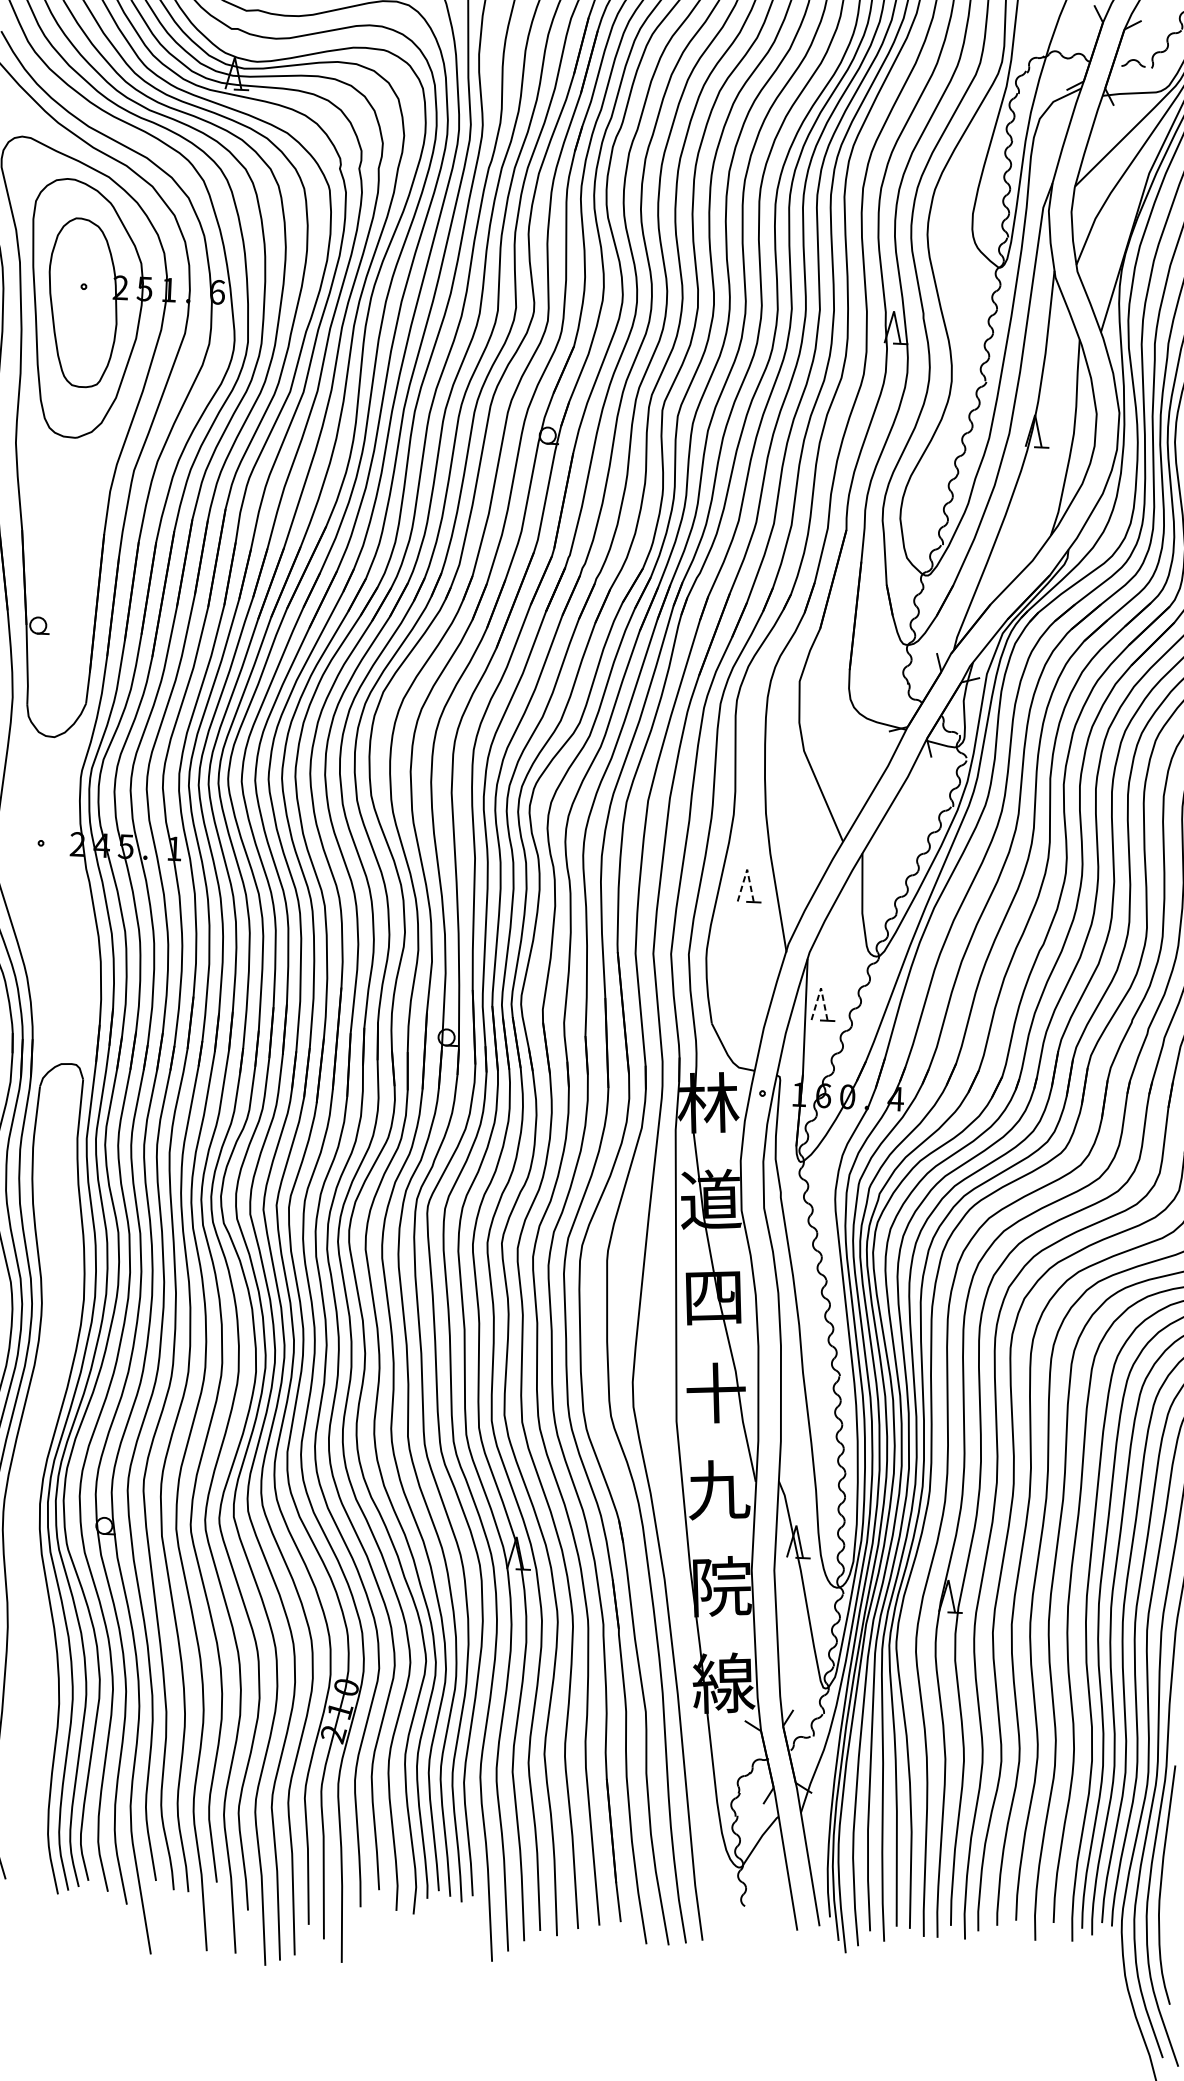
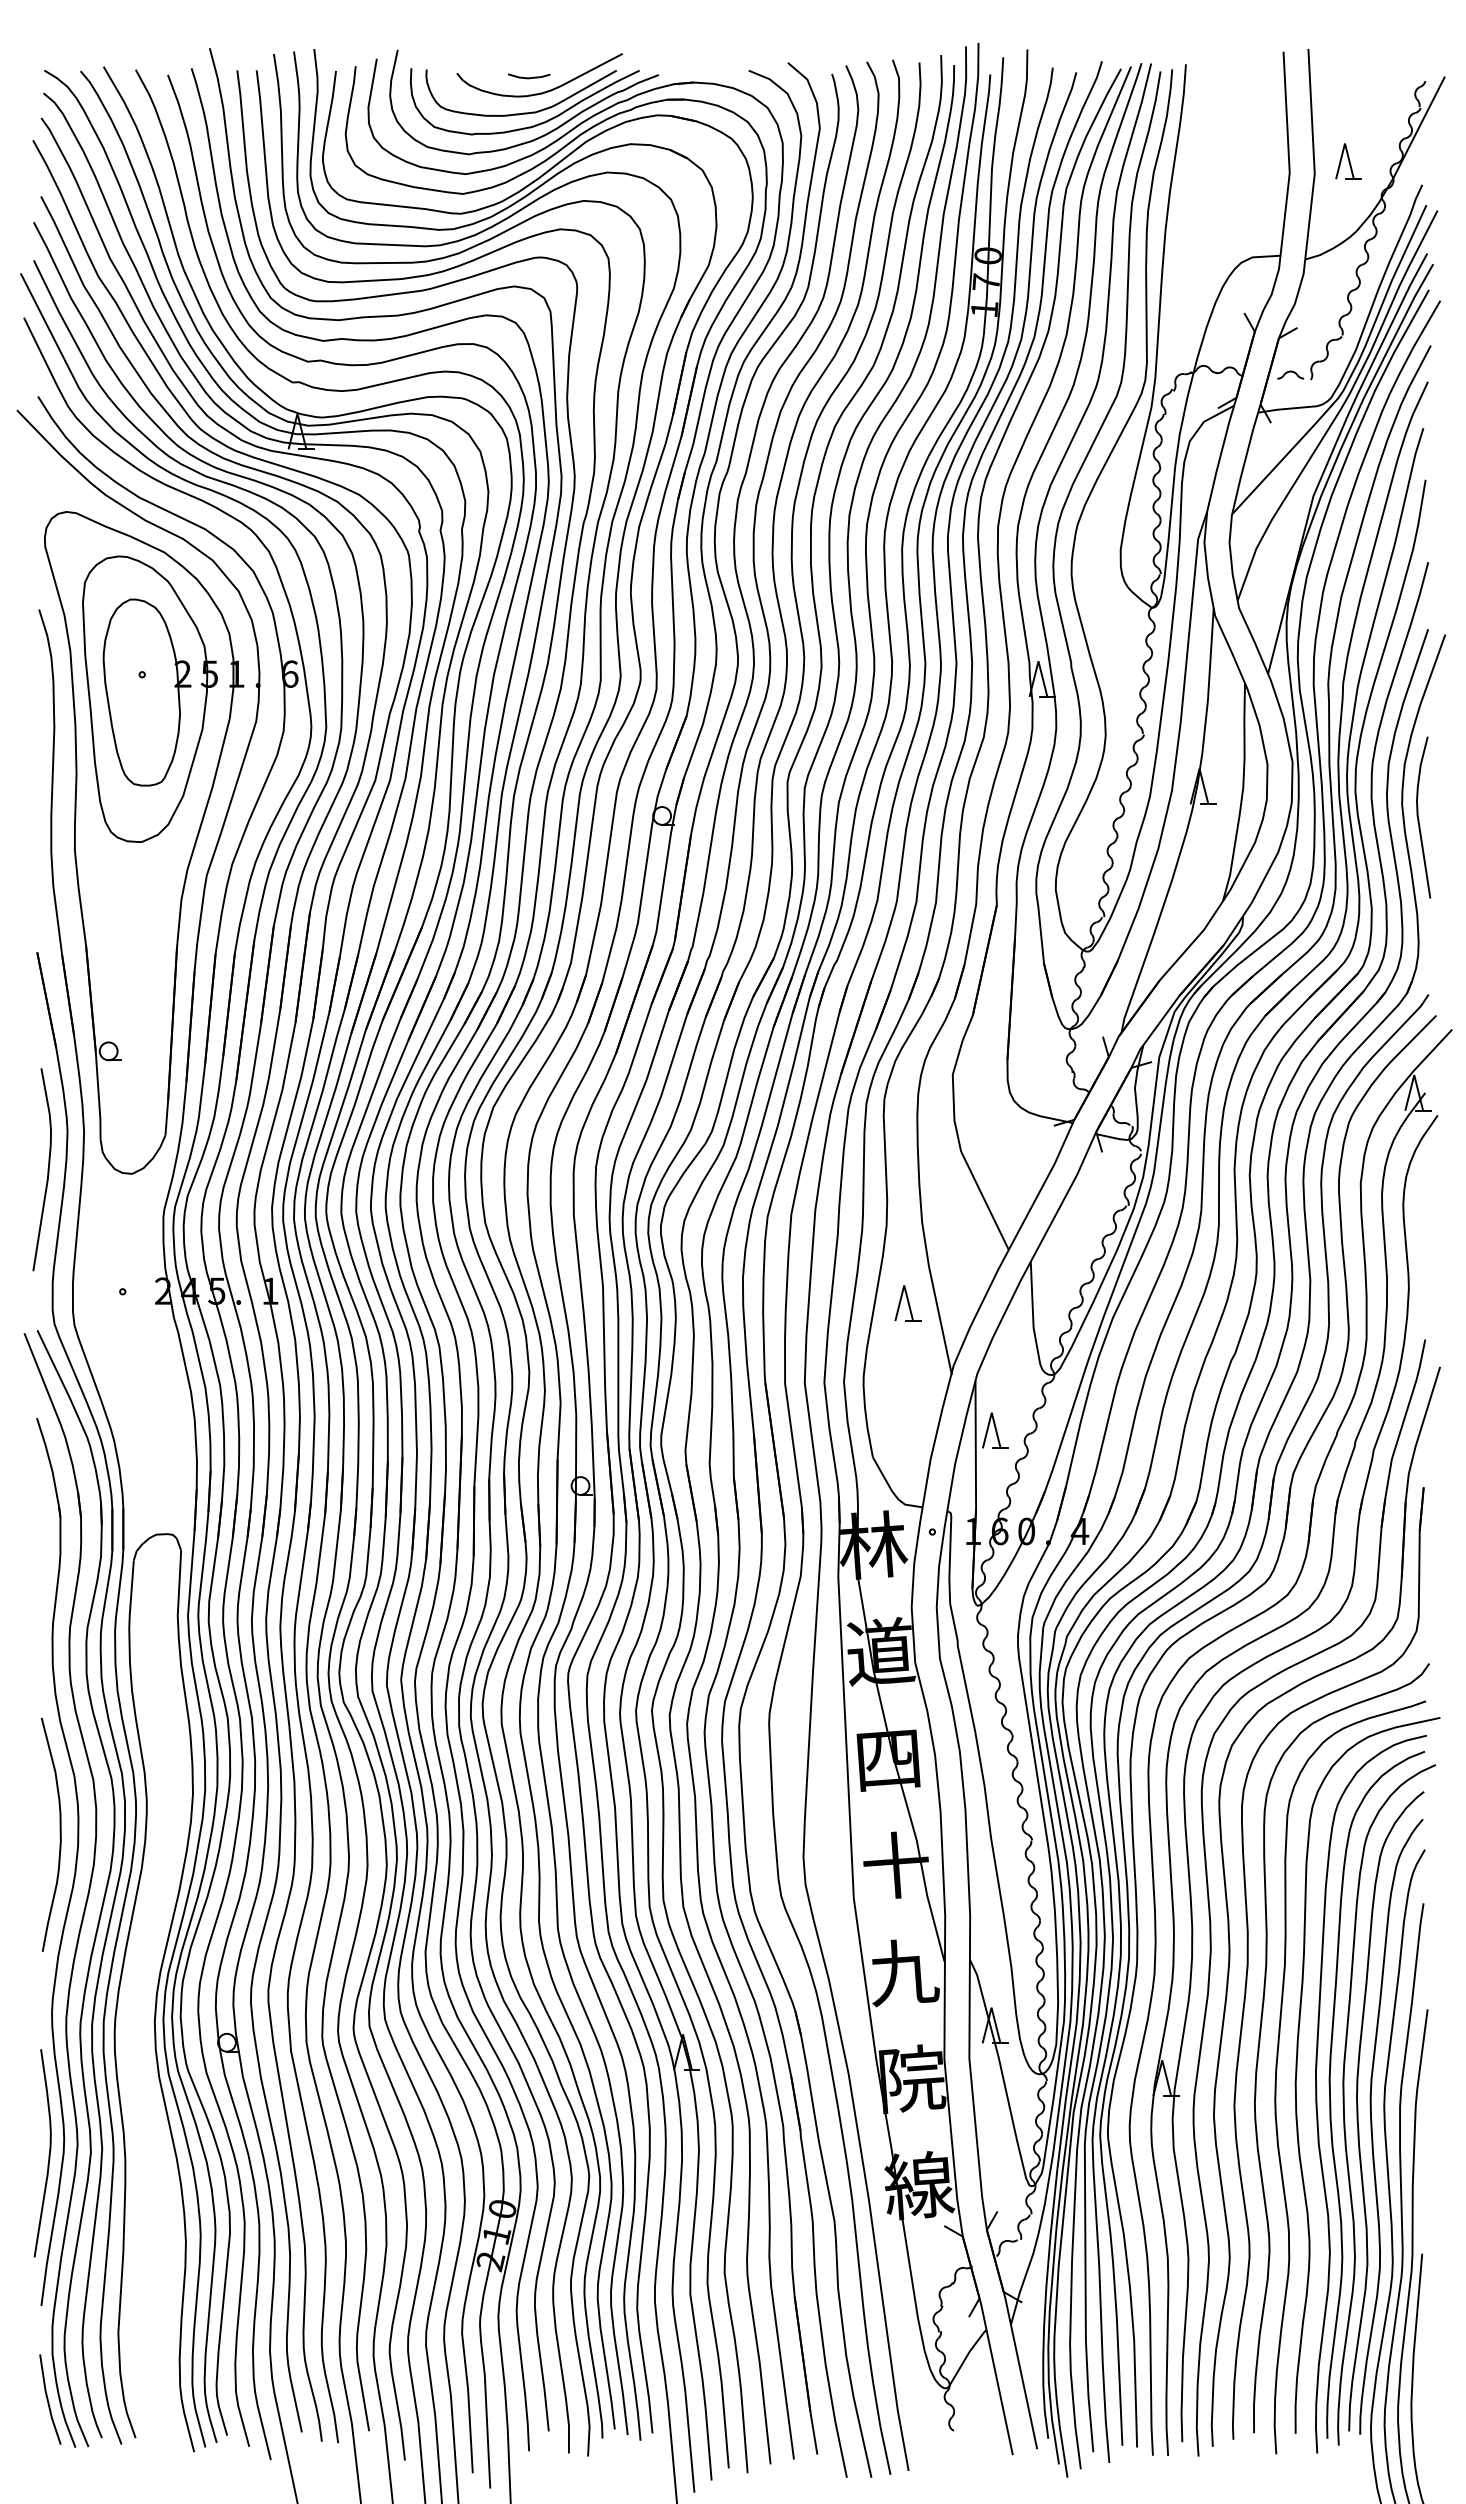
line: (747, 869) -> (904, 1285), dashed -> solid
line: (820, 987) -> (991, 1412), dashed -> solid

